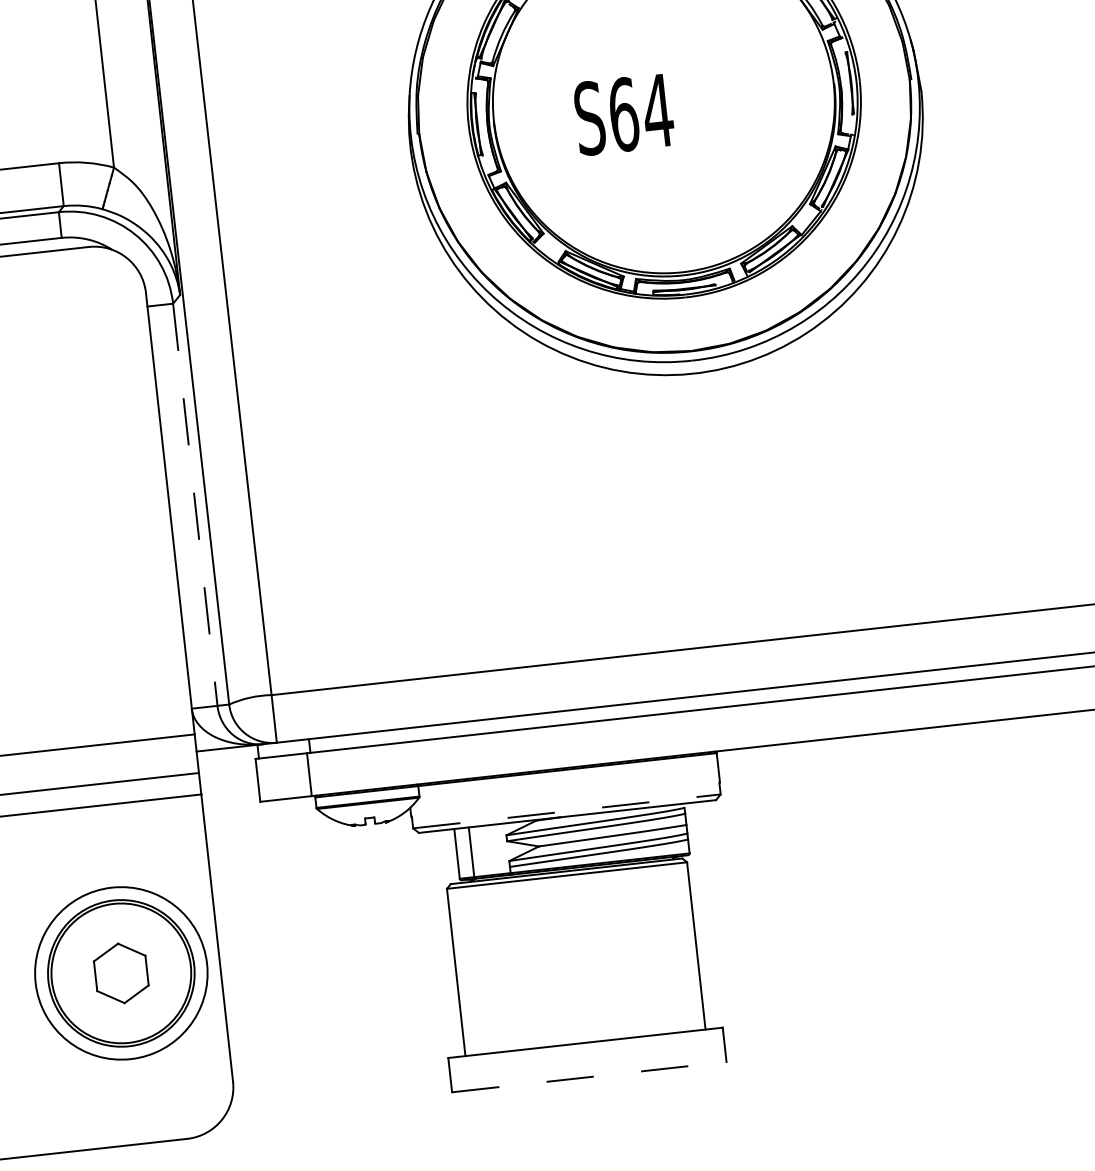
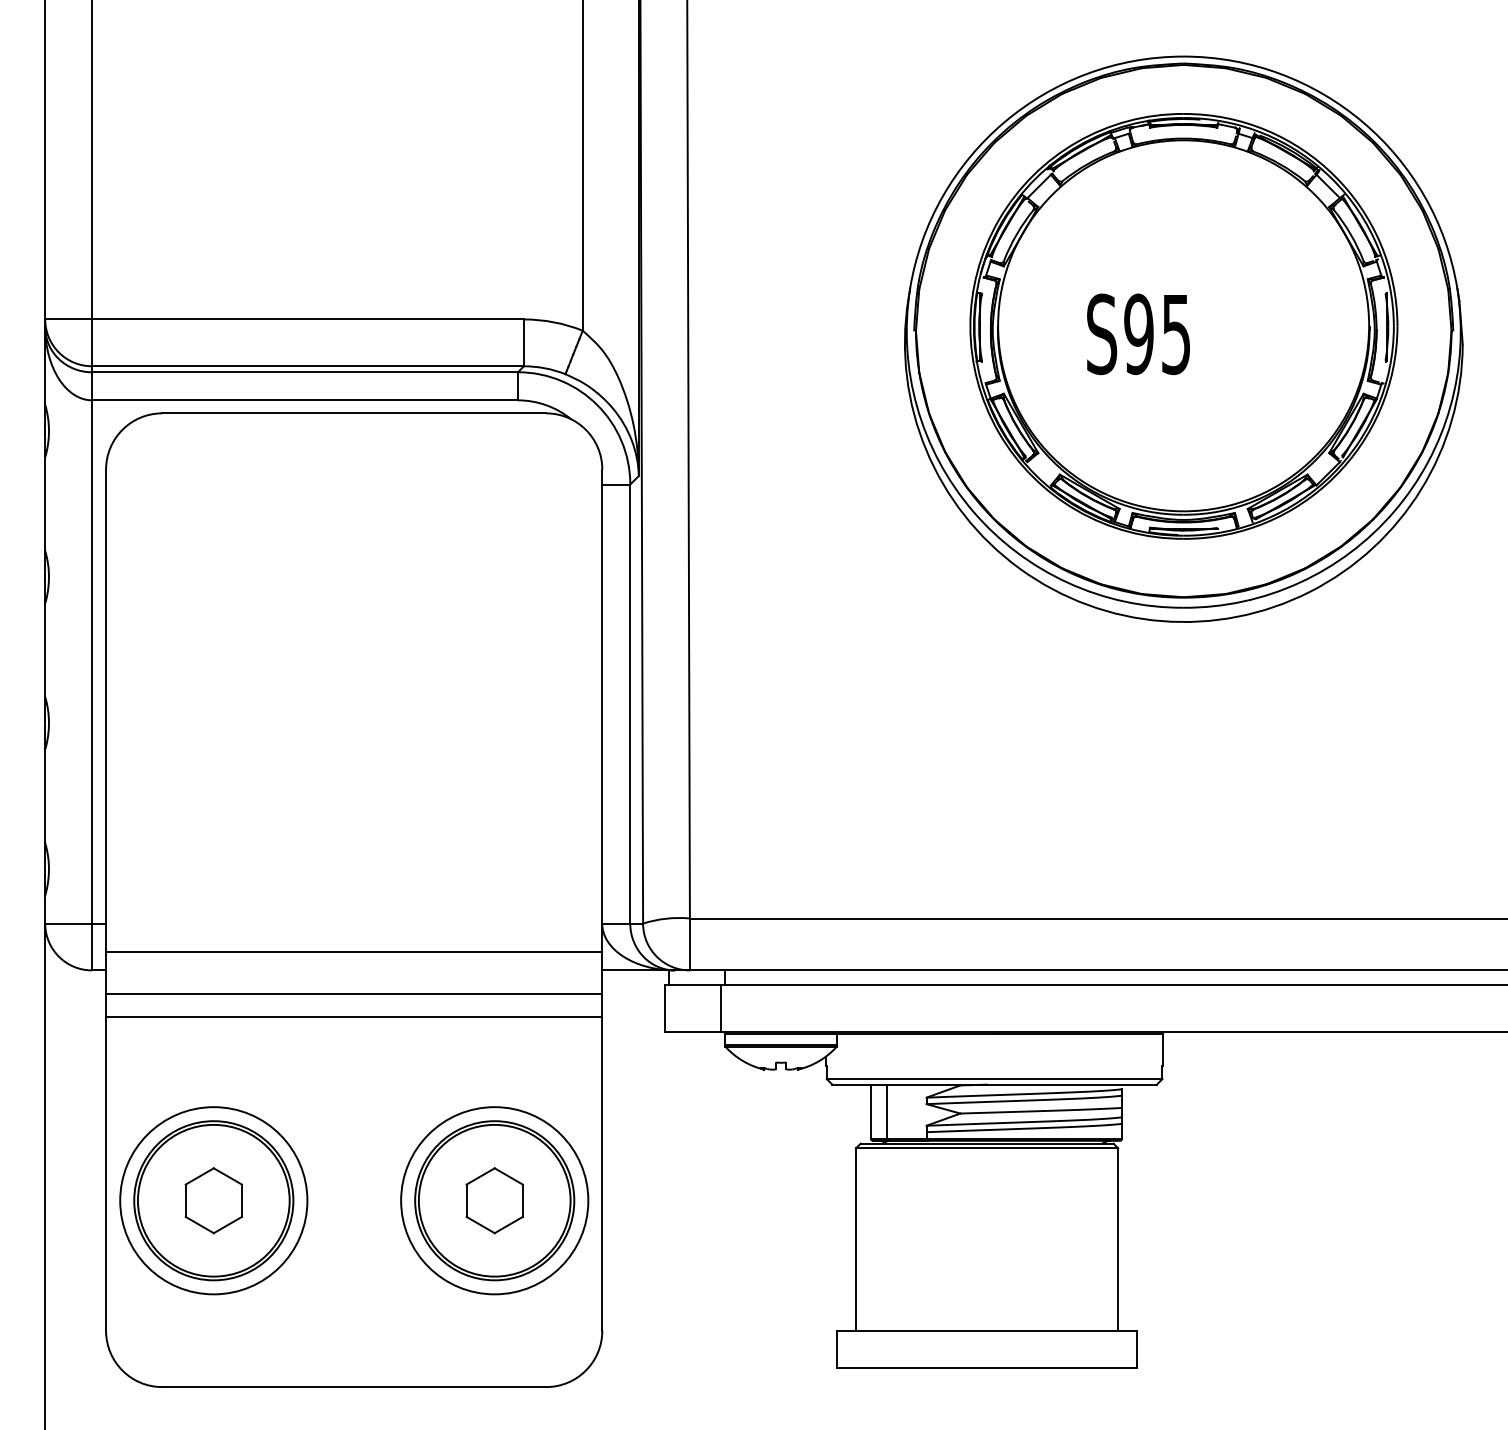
text: (640, 112) -> (1157, 334), S64 -> S95
line: (195, 505) -> (630, 704), dashed -> solid
line: (566, 811) -> (994, 1079), dashed -> solid
line: (589, 1077) -> (987, 1368), dashed -> solid

